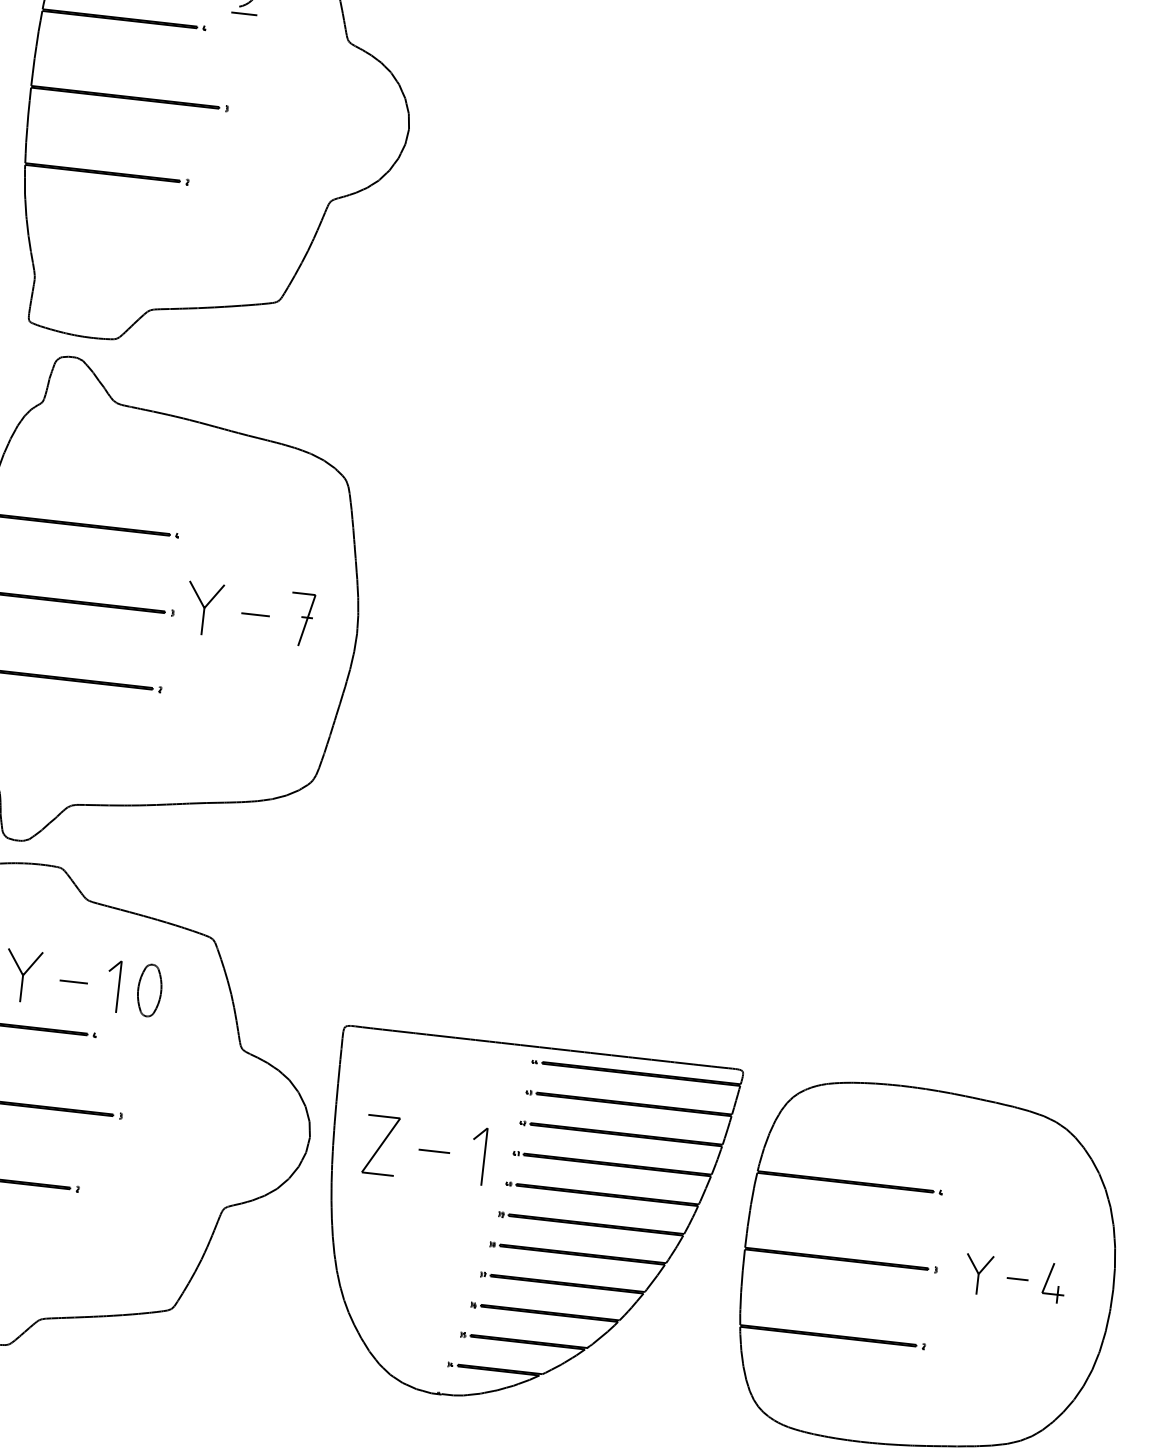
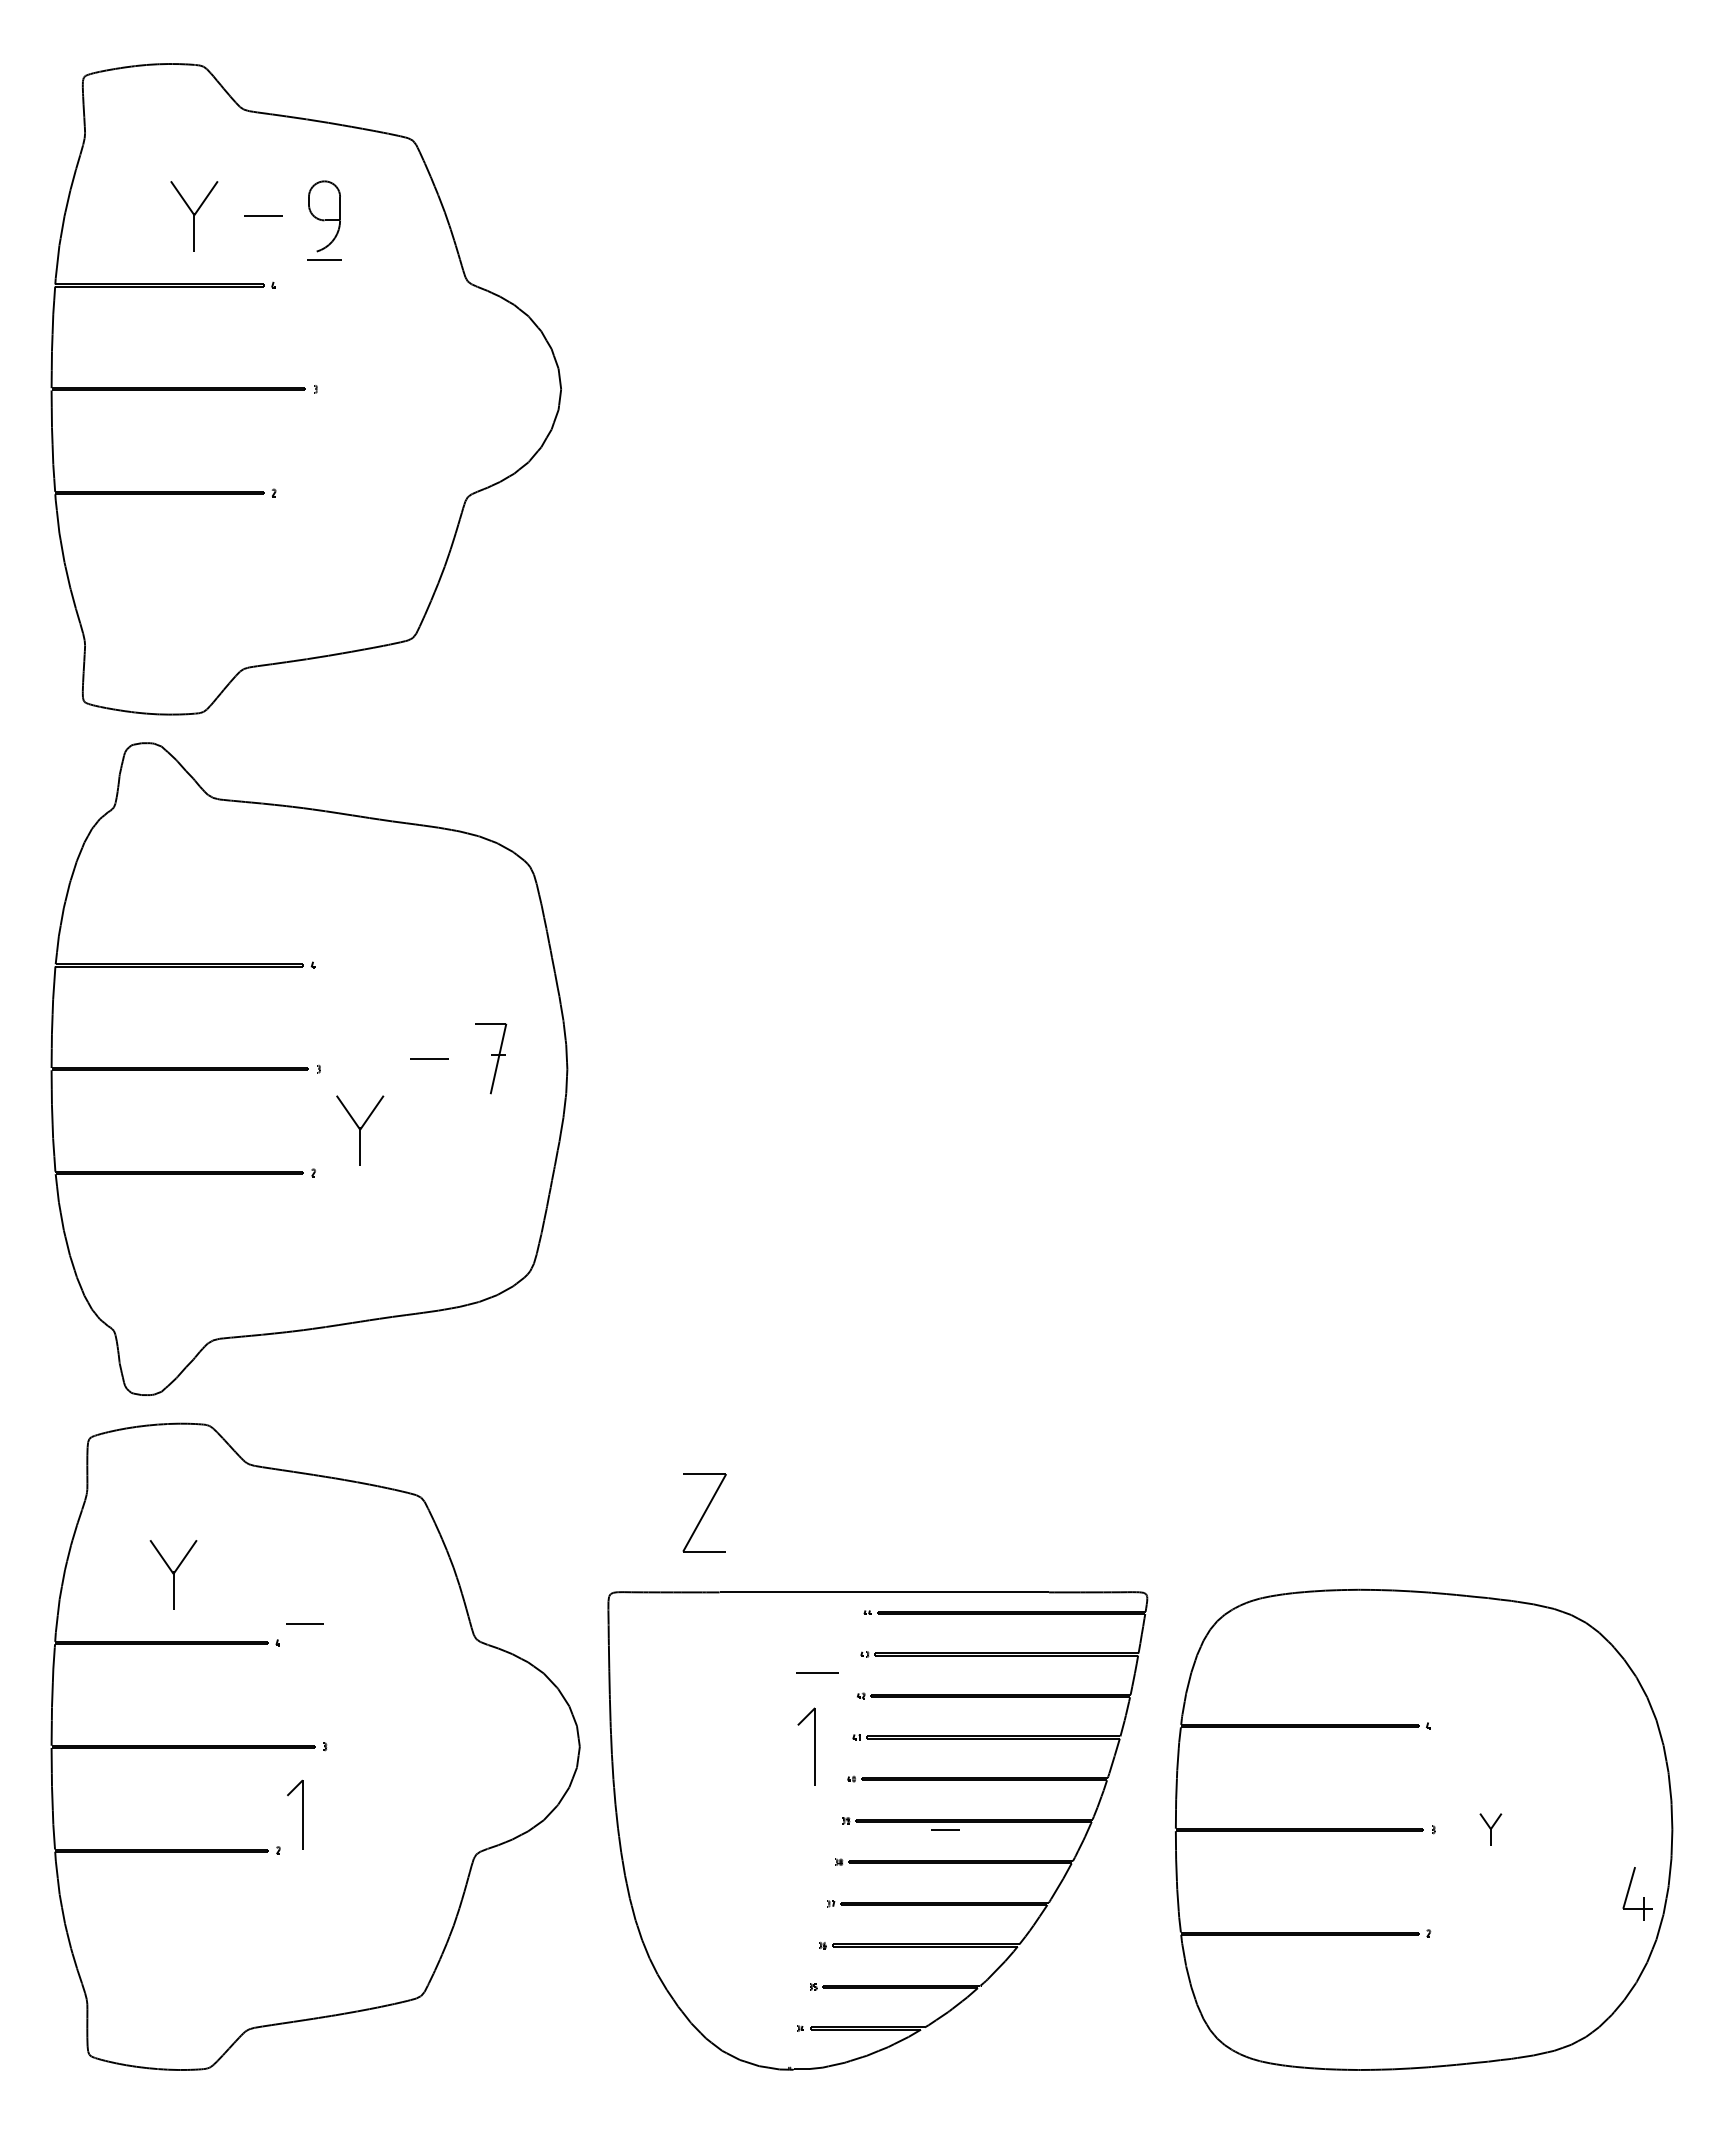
part: (204, 608) -> (360, 1130), moved
line: (73, 981) -> (304, 1623), moved
part: (118, 986) -> (302, 1814), moved
part: (149, 990) -> (344, 1574), removed
part: (380, 1145) -> (704, 1512), moved
line: (434, 1151) -> (817, 1672), moved
part: (978, 1274) -> (1490, 1829), size x0.6
line: (1017, 1278) -> (945, 1829), moved
part: (1058, 1286) -> (1643, 1897), moved

